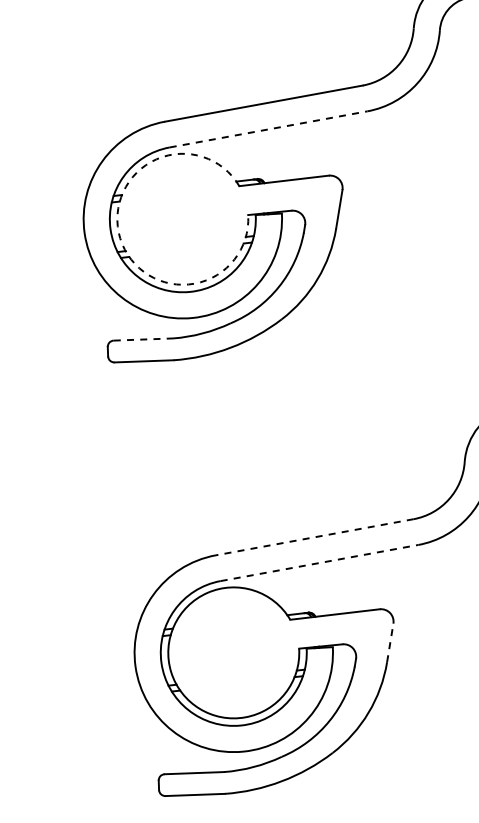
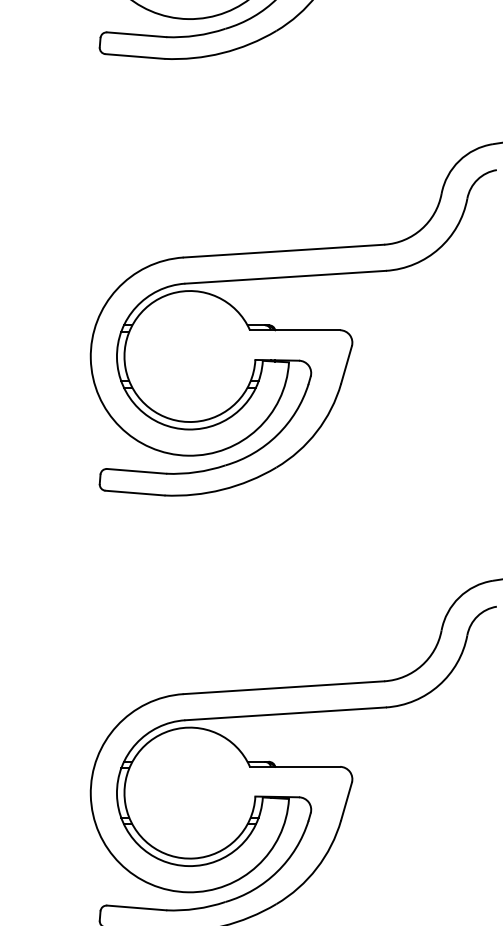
line: (269, 129) -> (286, 277), dashed -> solid
arc: (120, 238) -> (125, 368), dashed -> solid
line: (143, 339) -> (136, 471), dashed -> solid
line: (314, 537) -> (283, 687), dashed -> solid
line: (320, 562) -> (286, 713), dashed -> solid
line: (390, 642) -> (346, 801), dashed -> solid

